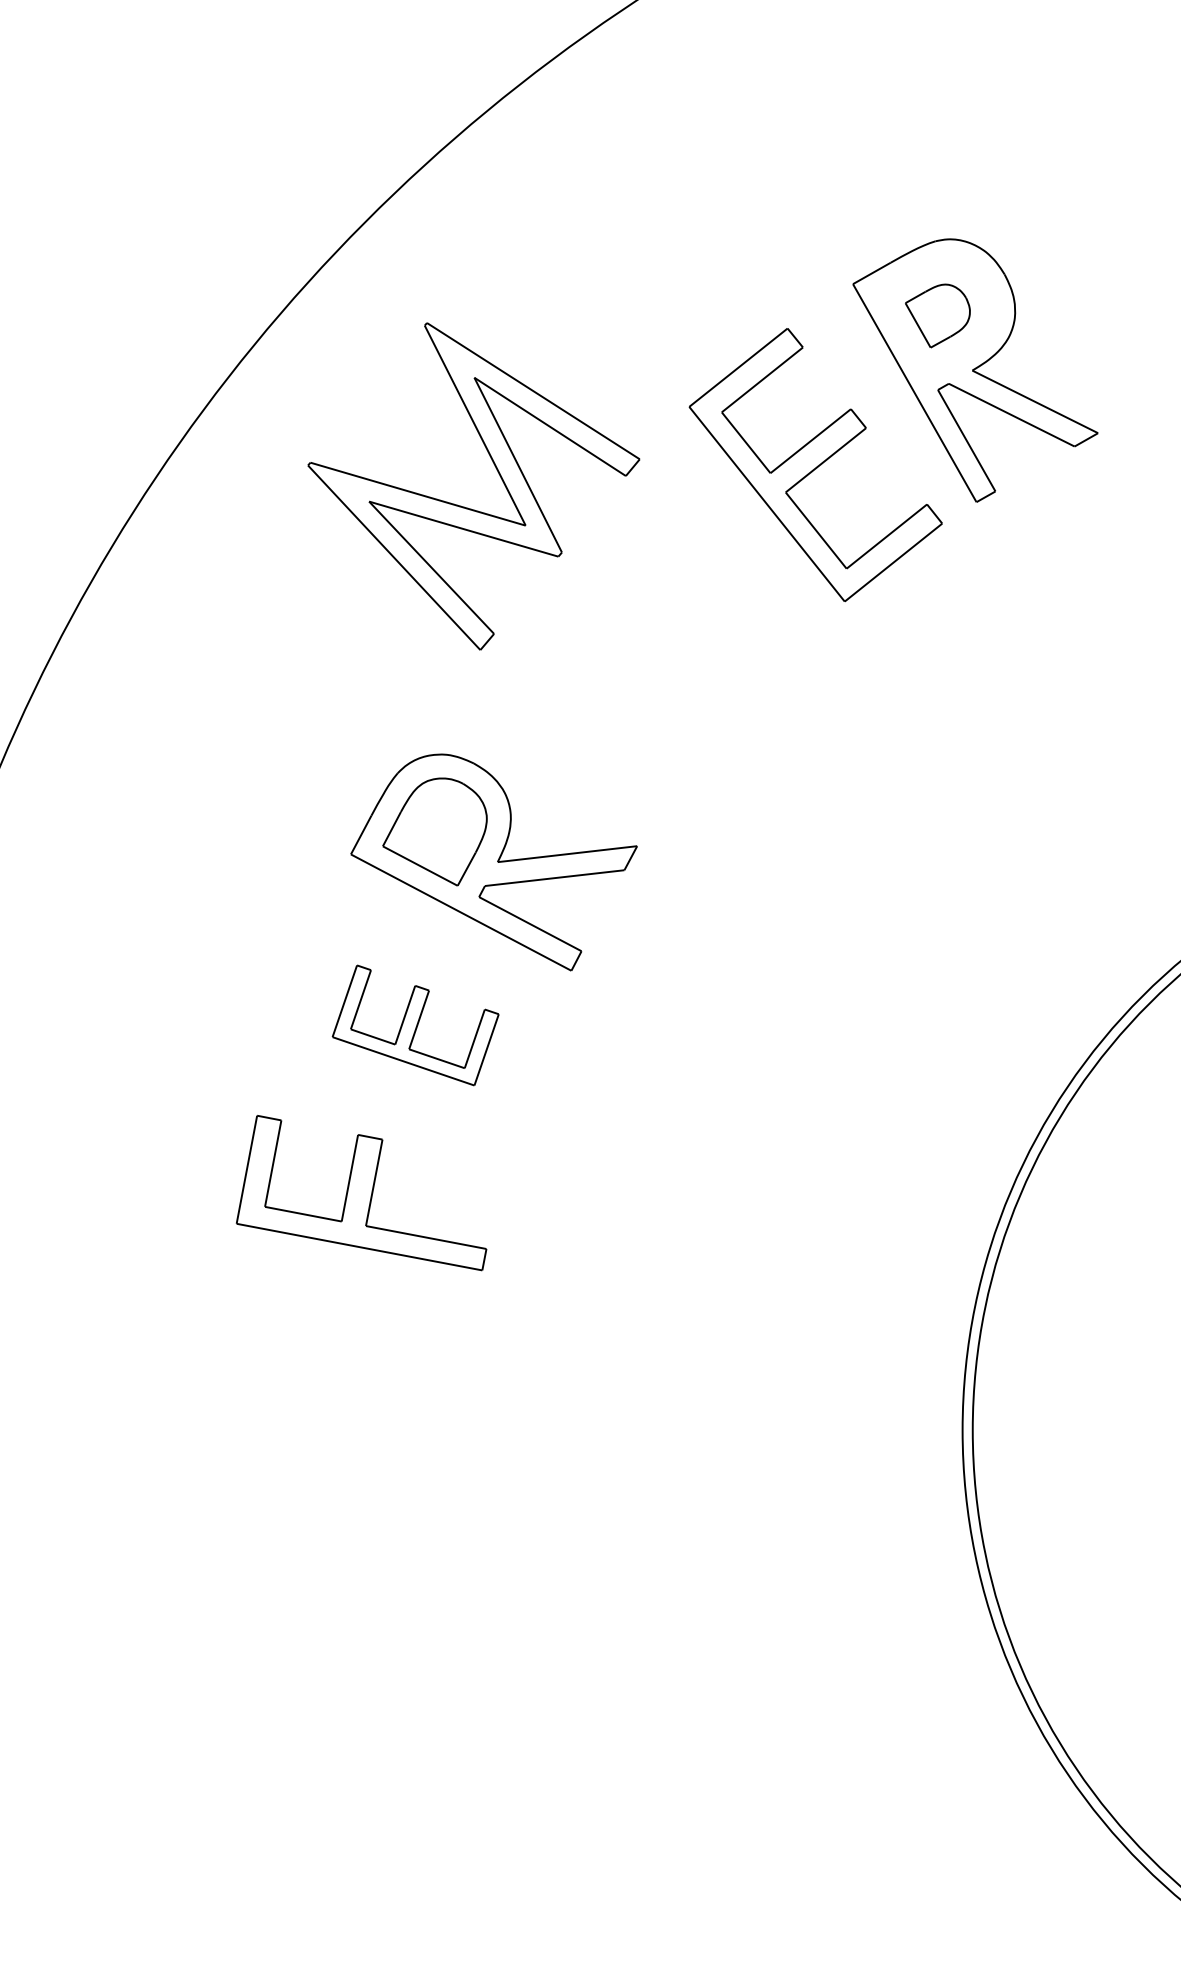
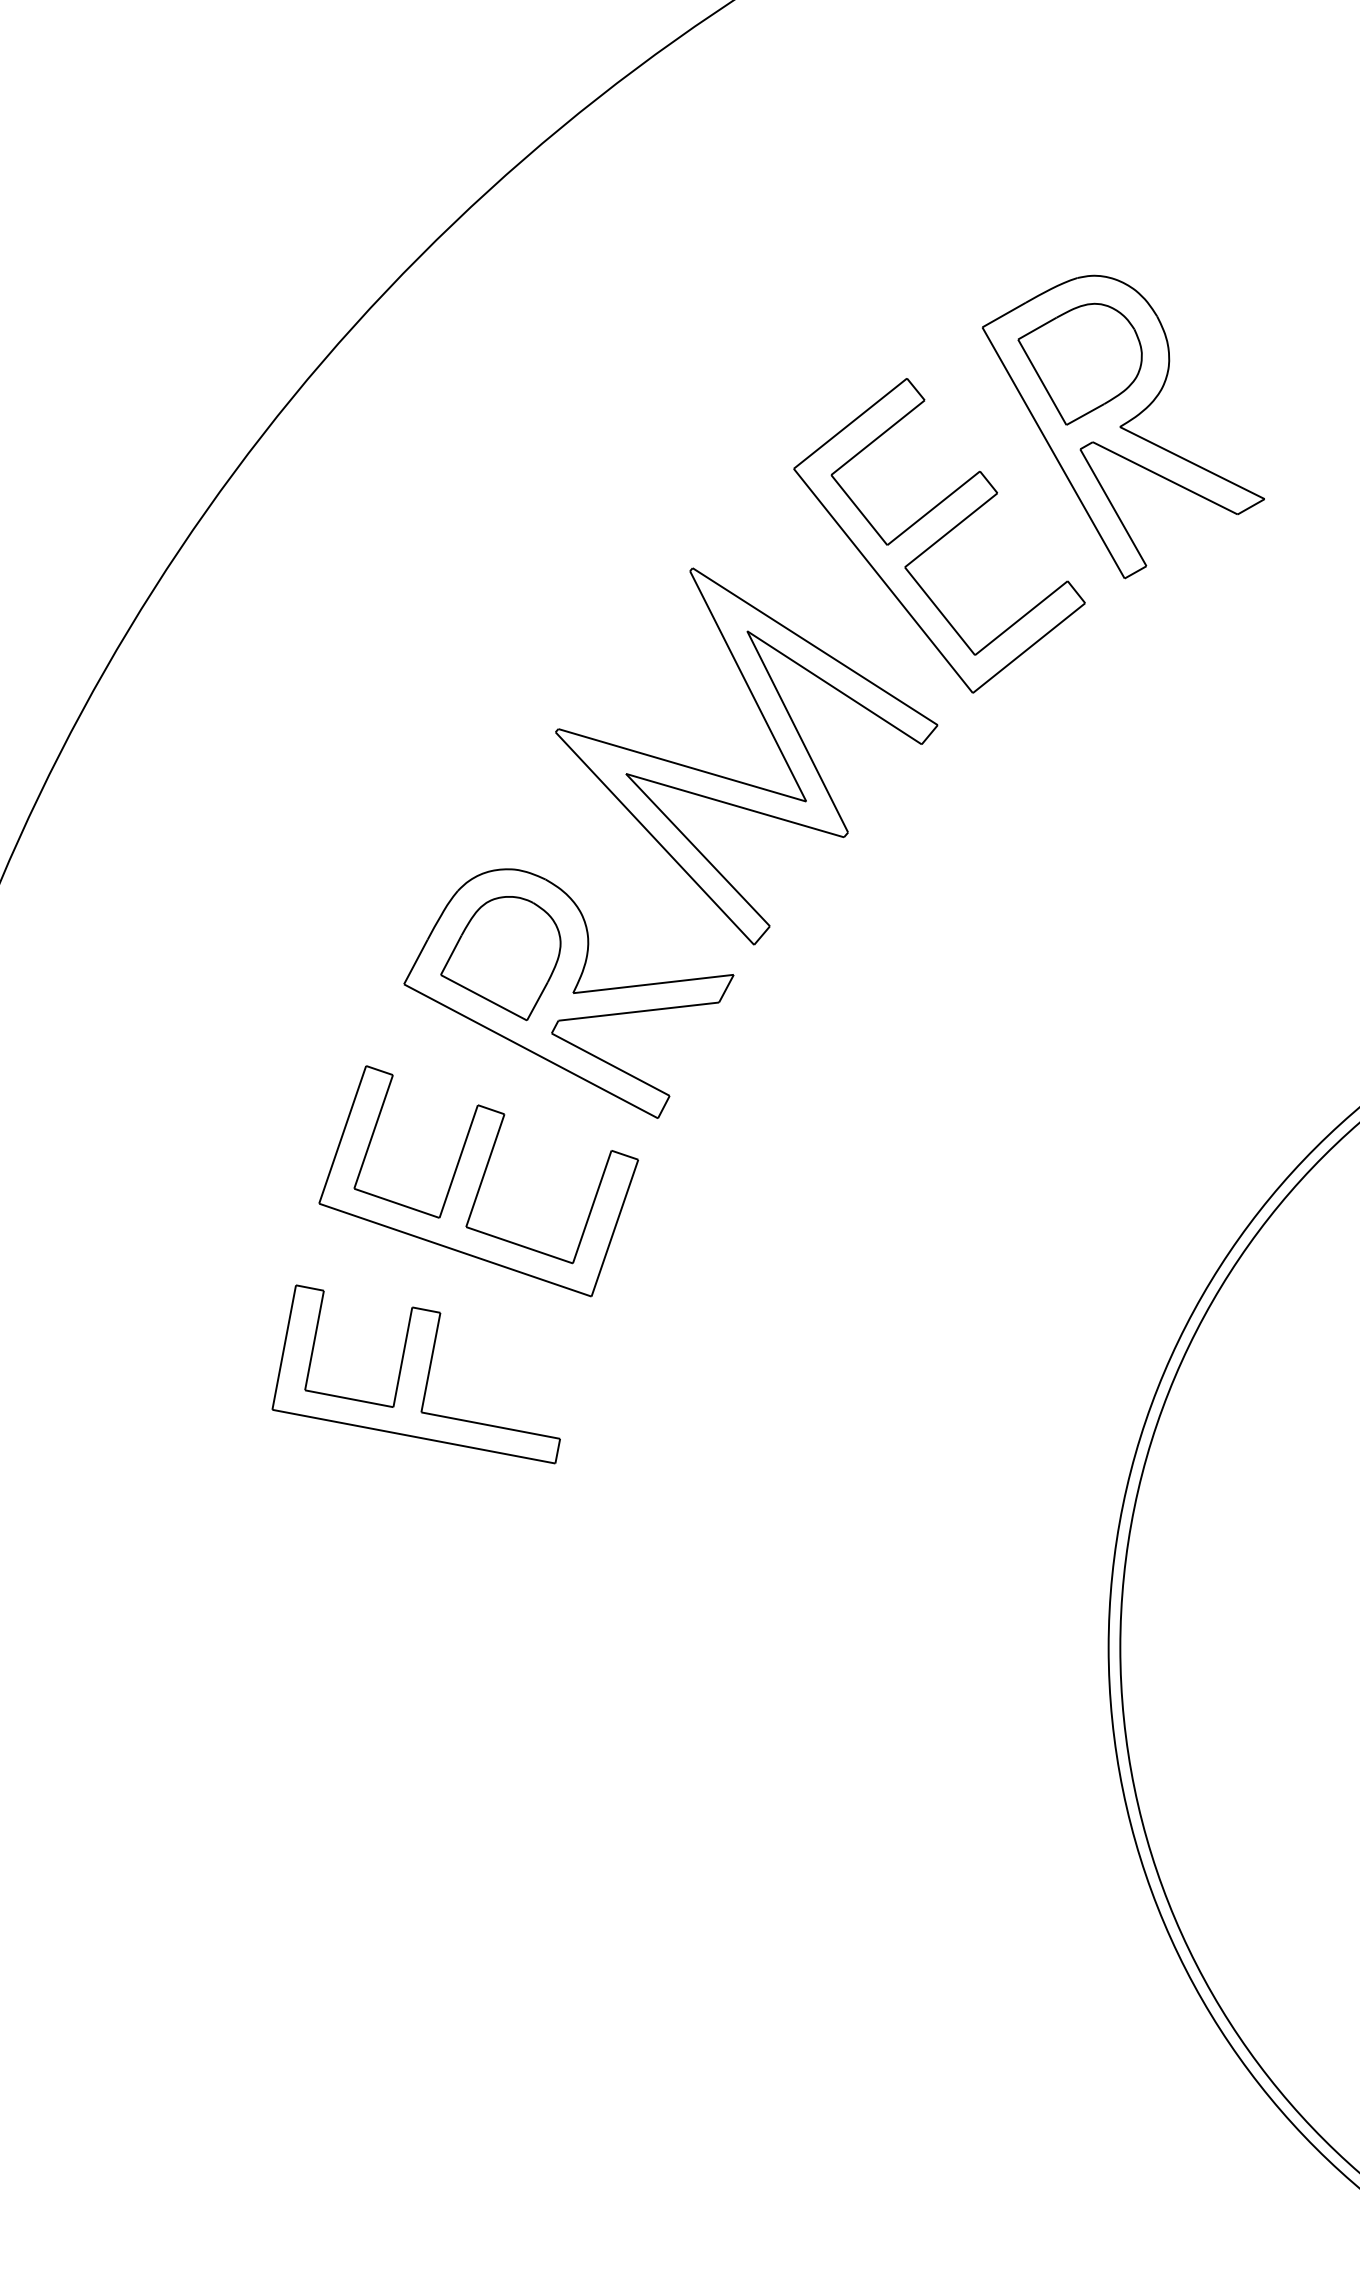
part: (937, 315) -> (1079, 363), size x1.67
part: (466, 507) -> (738, 780), moved
part: (415, 1025) -> (478, 1181), size x1.67

